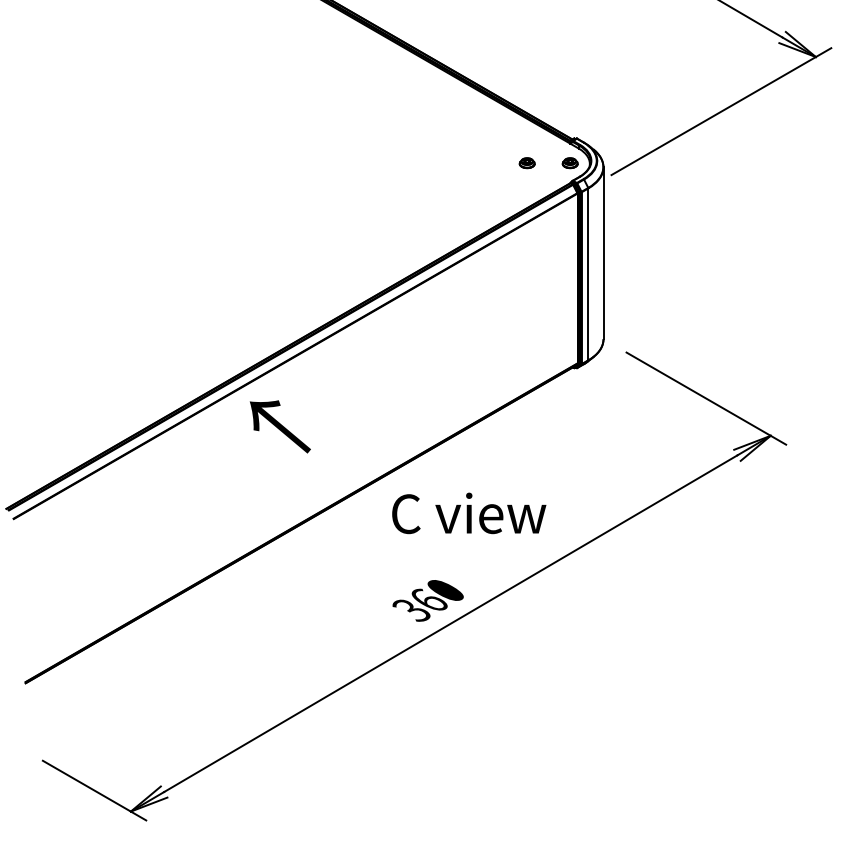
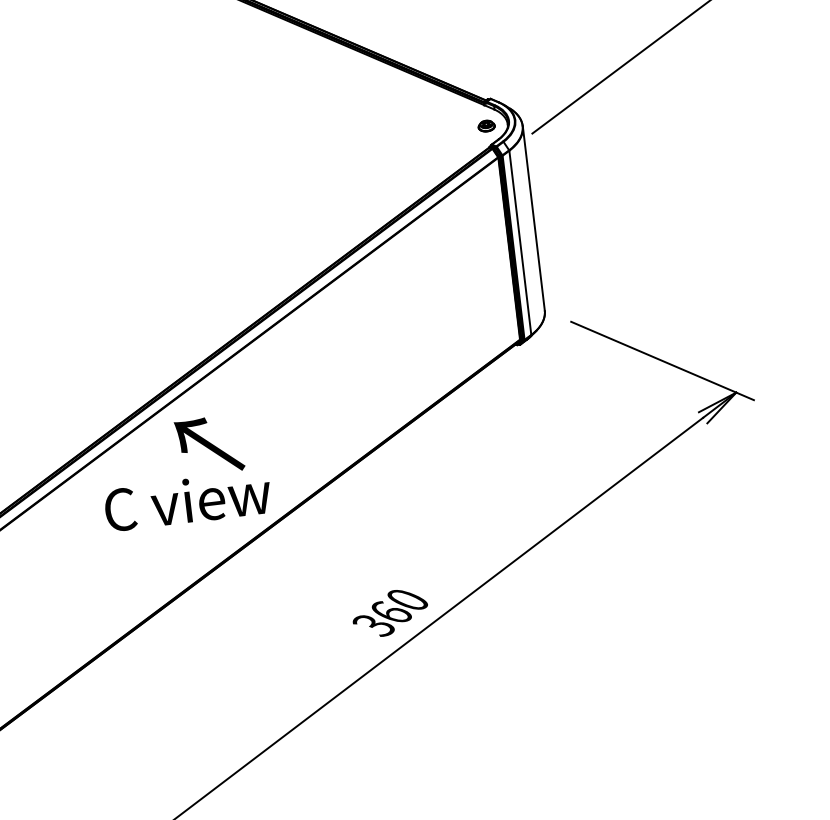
part: (526, 163) -> (439, 132), removed
text: (469, 513) -> (188, 501), moved

